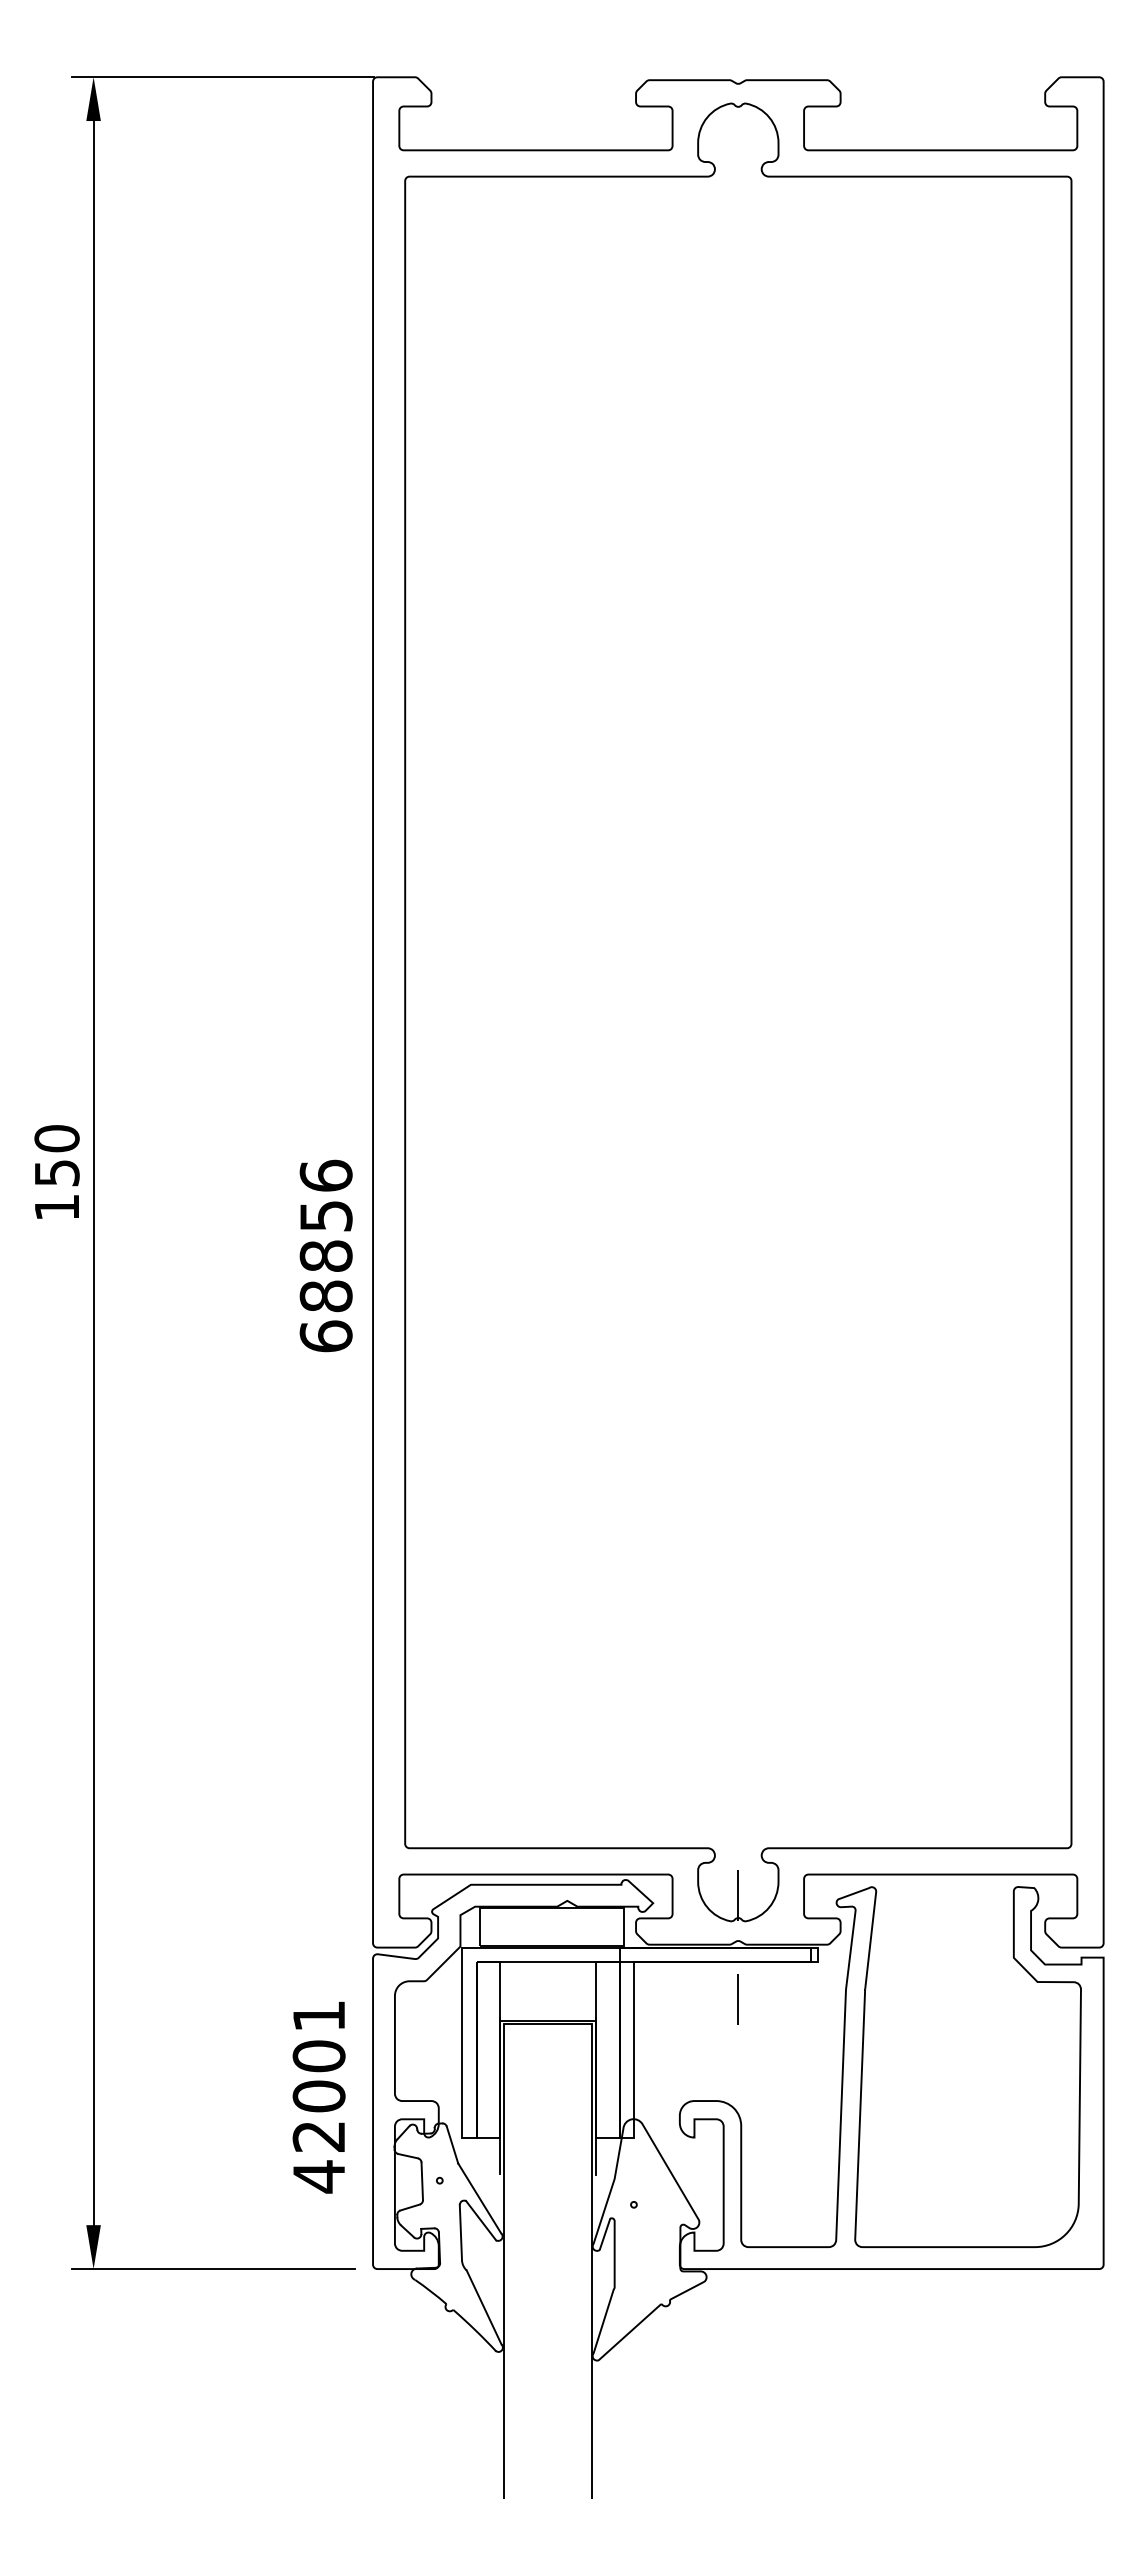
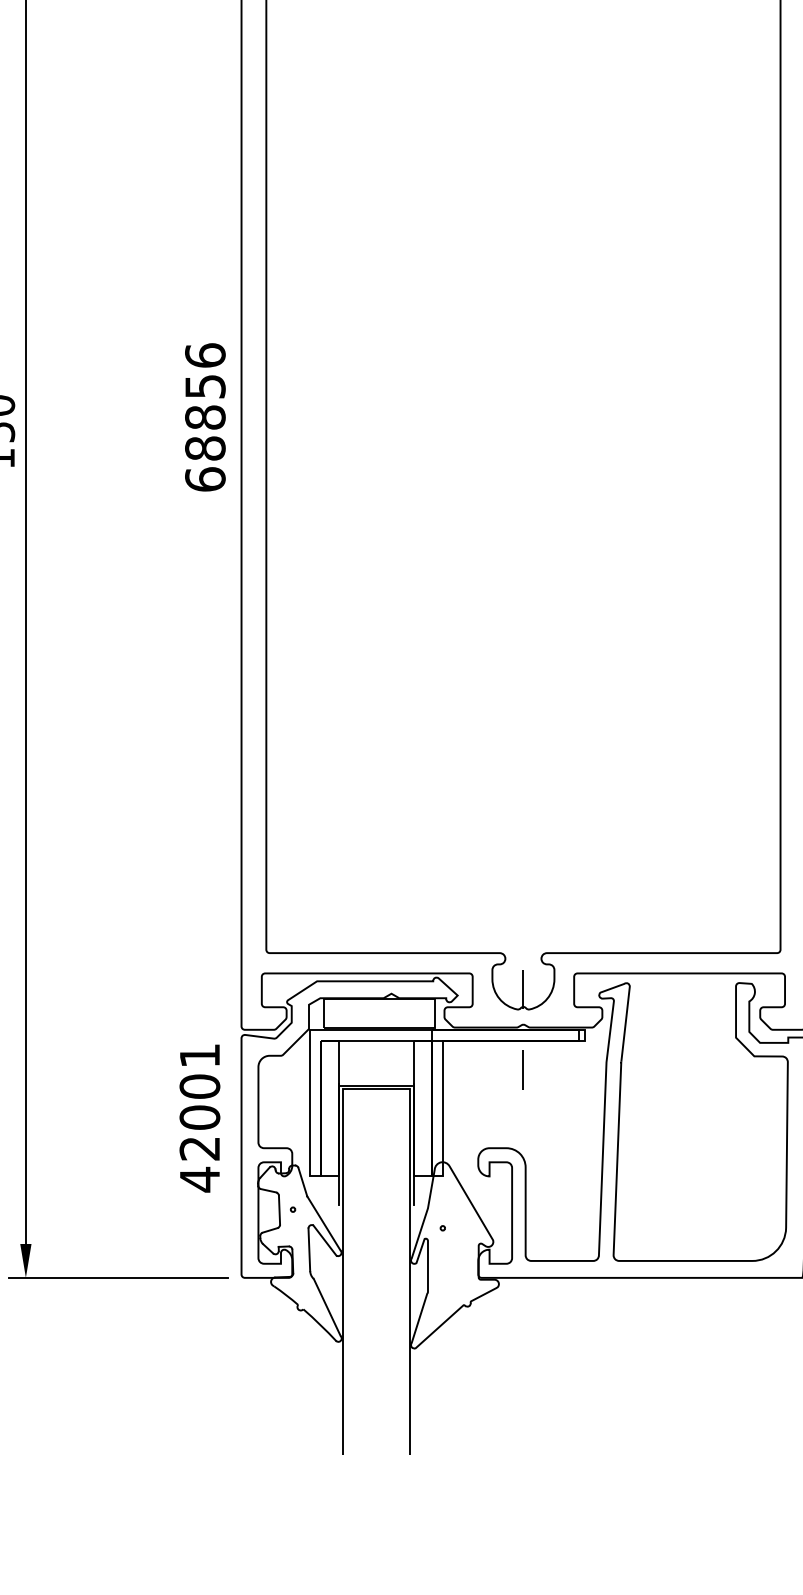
text: (325, 1255) -> (204, 416), moved
text: (318, 2097) -> (199, 1118), moved

